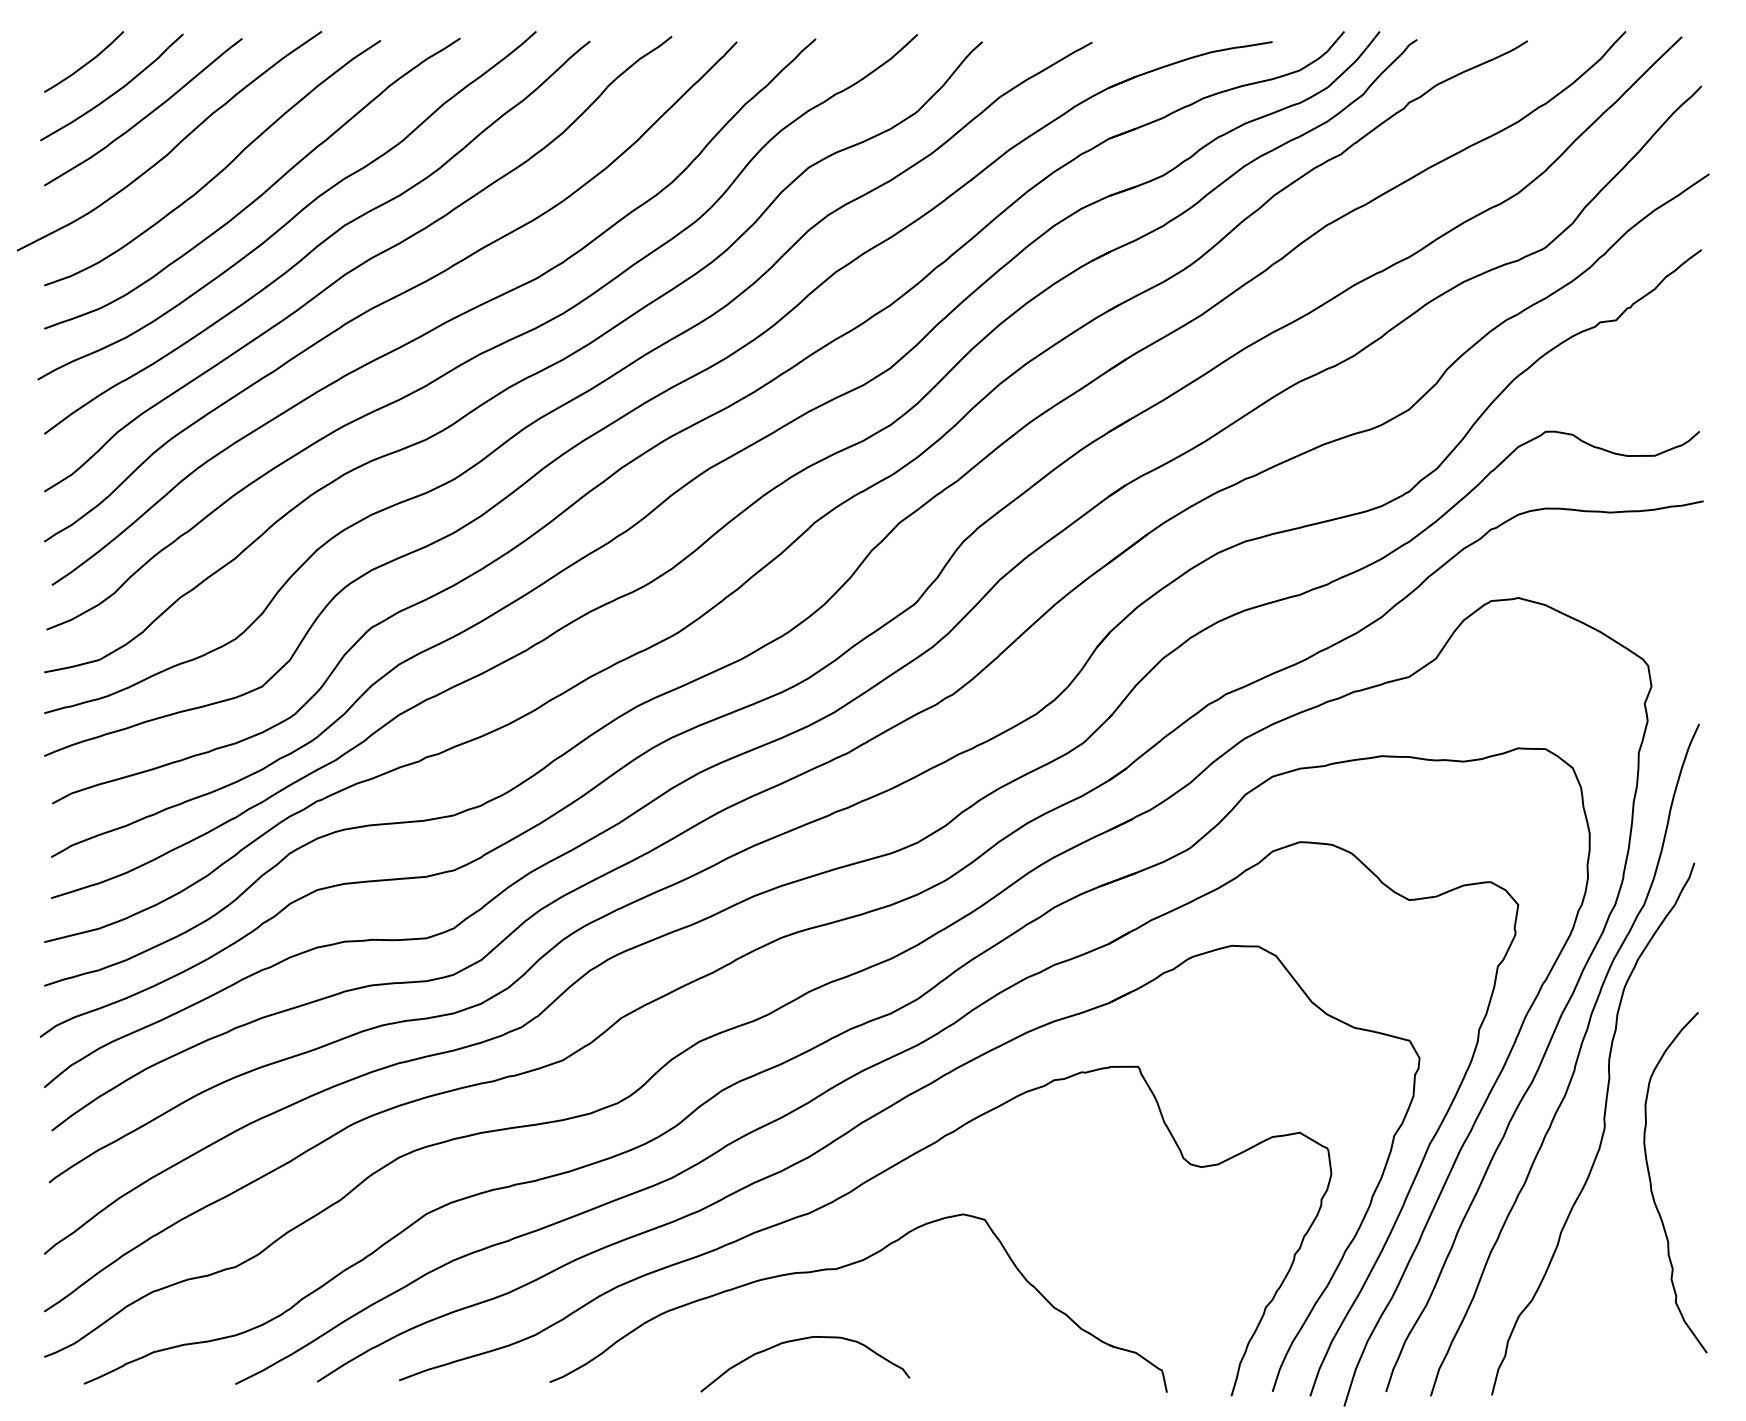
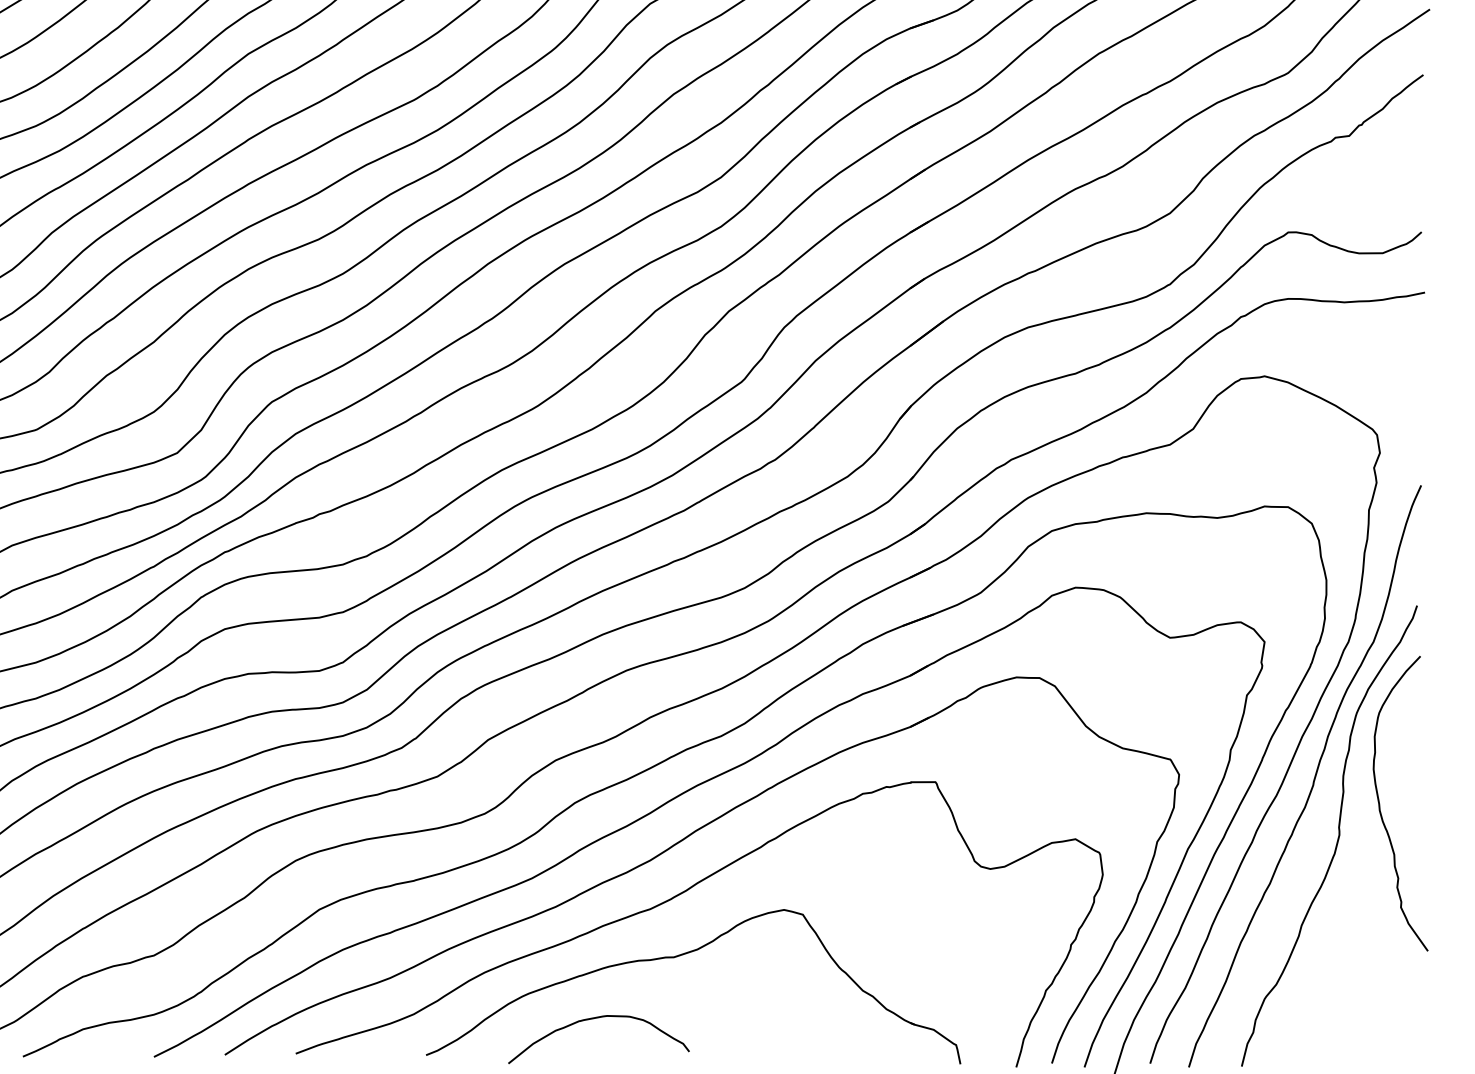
curve: (1651, 1182) -> (1379, 803), moved
curve: (800, 1340) -> (594, 1019), moved

